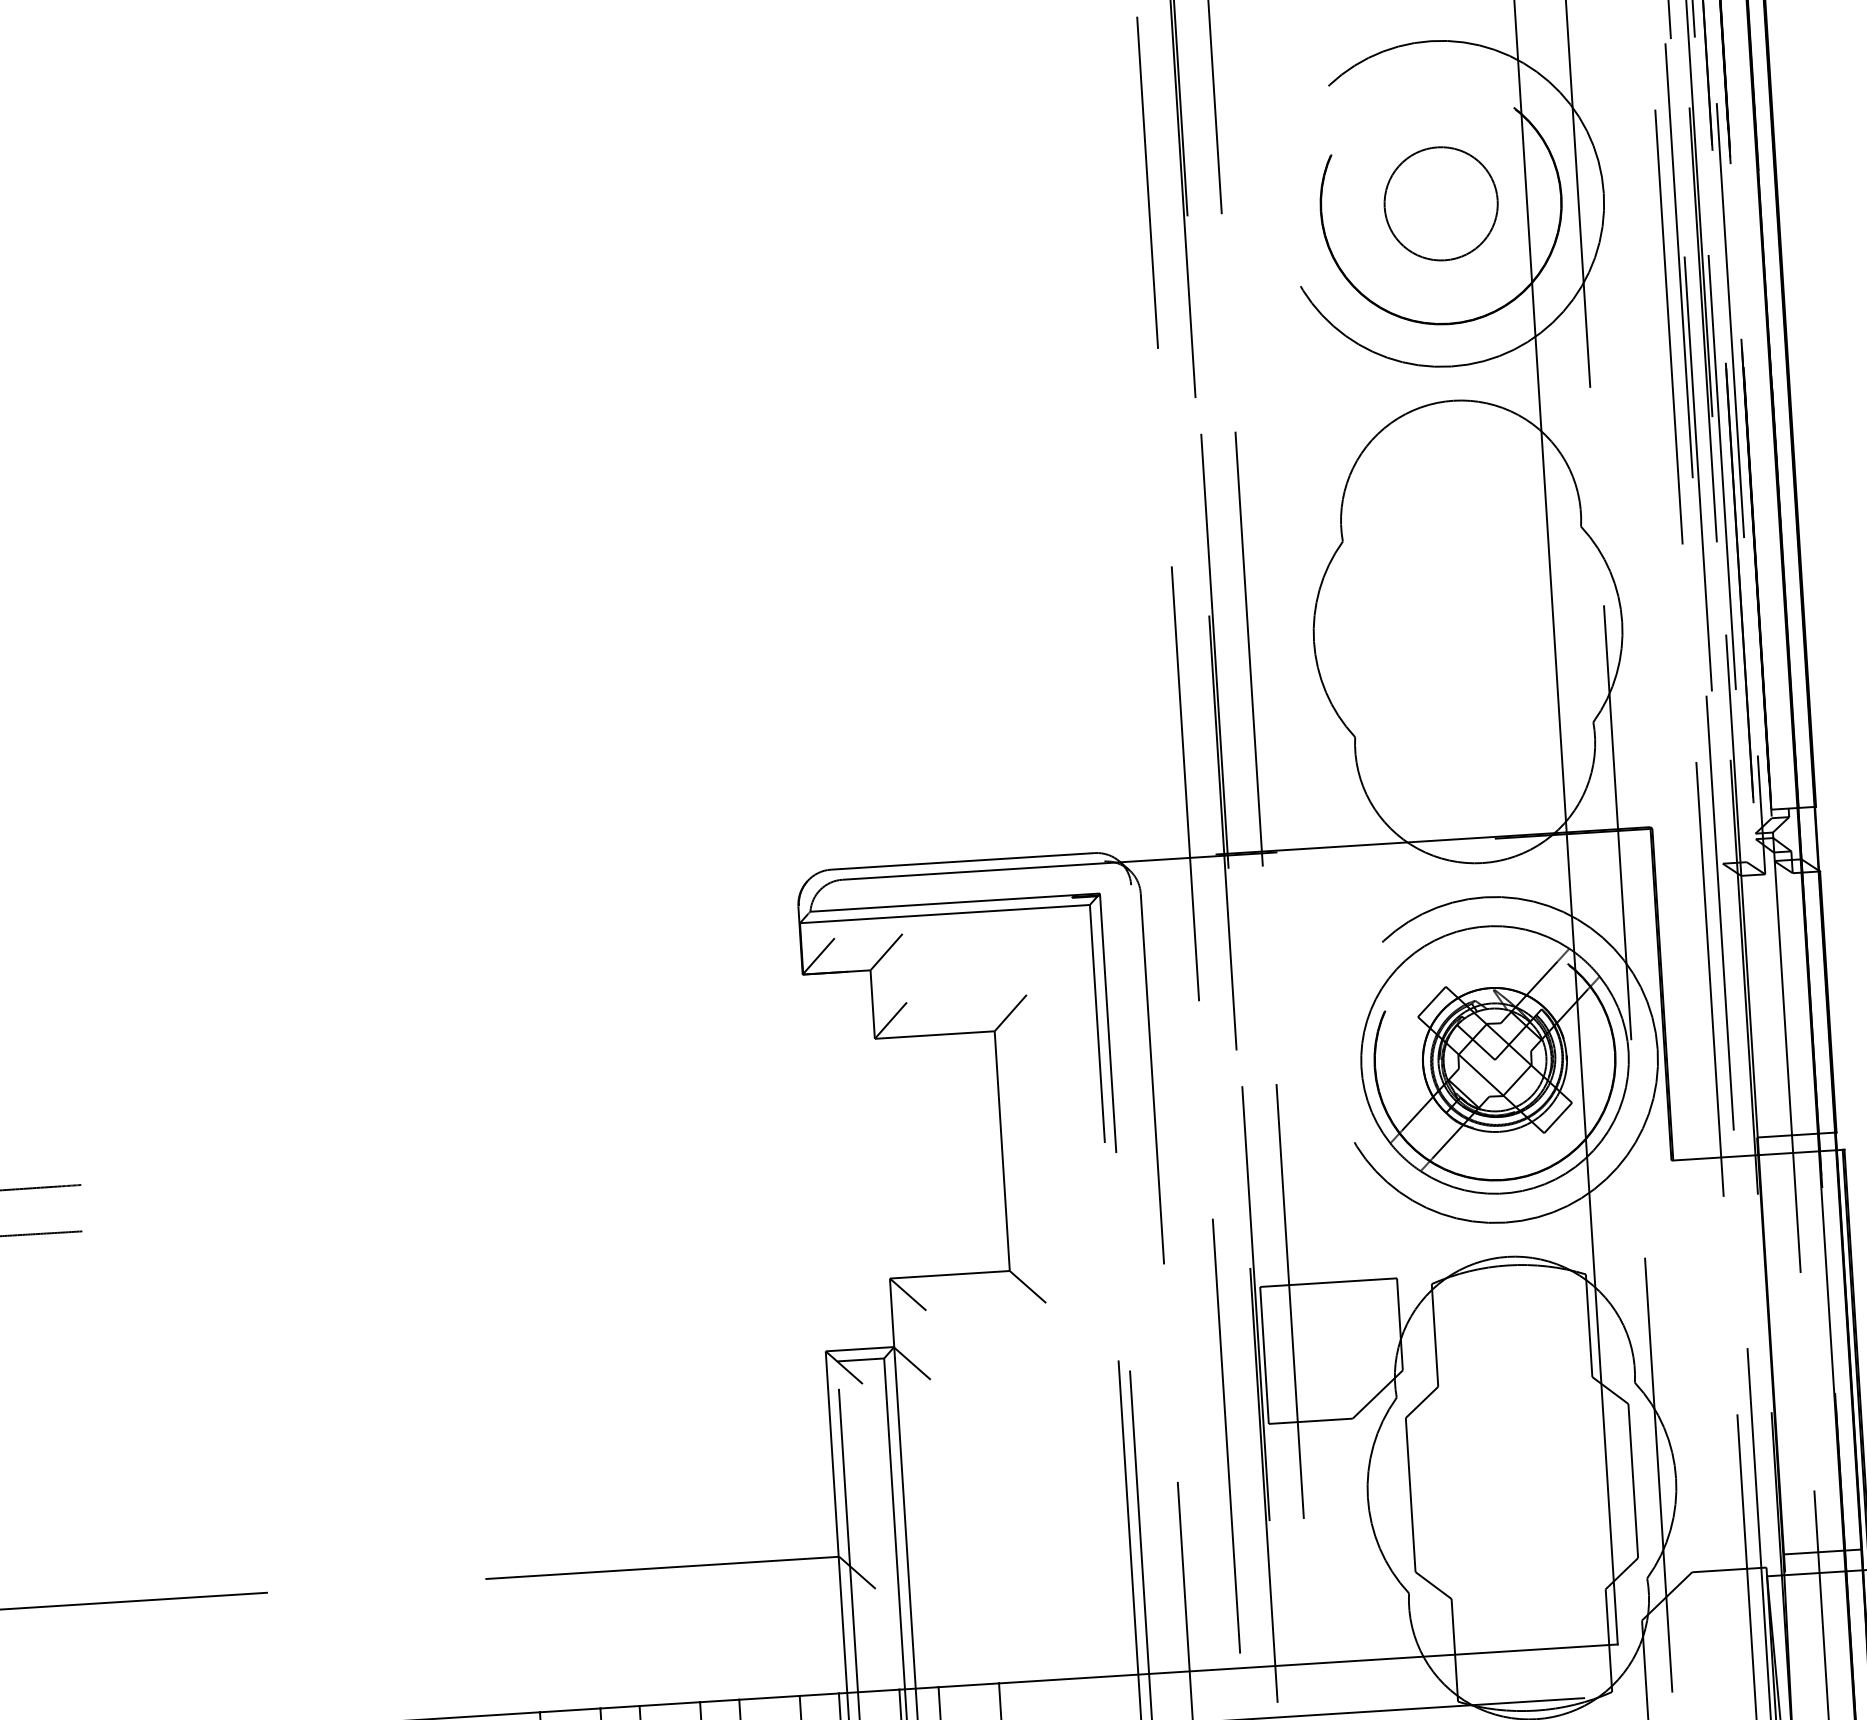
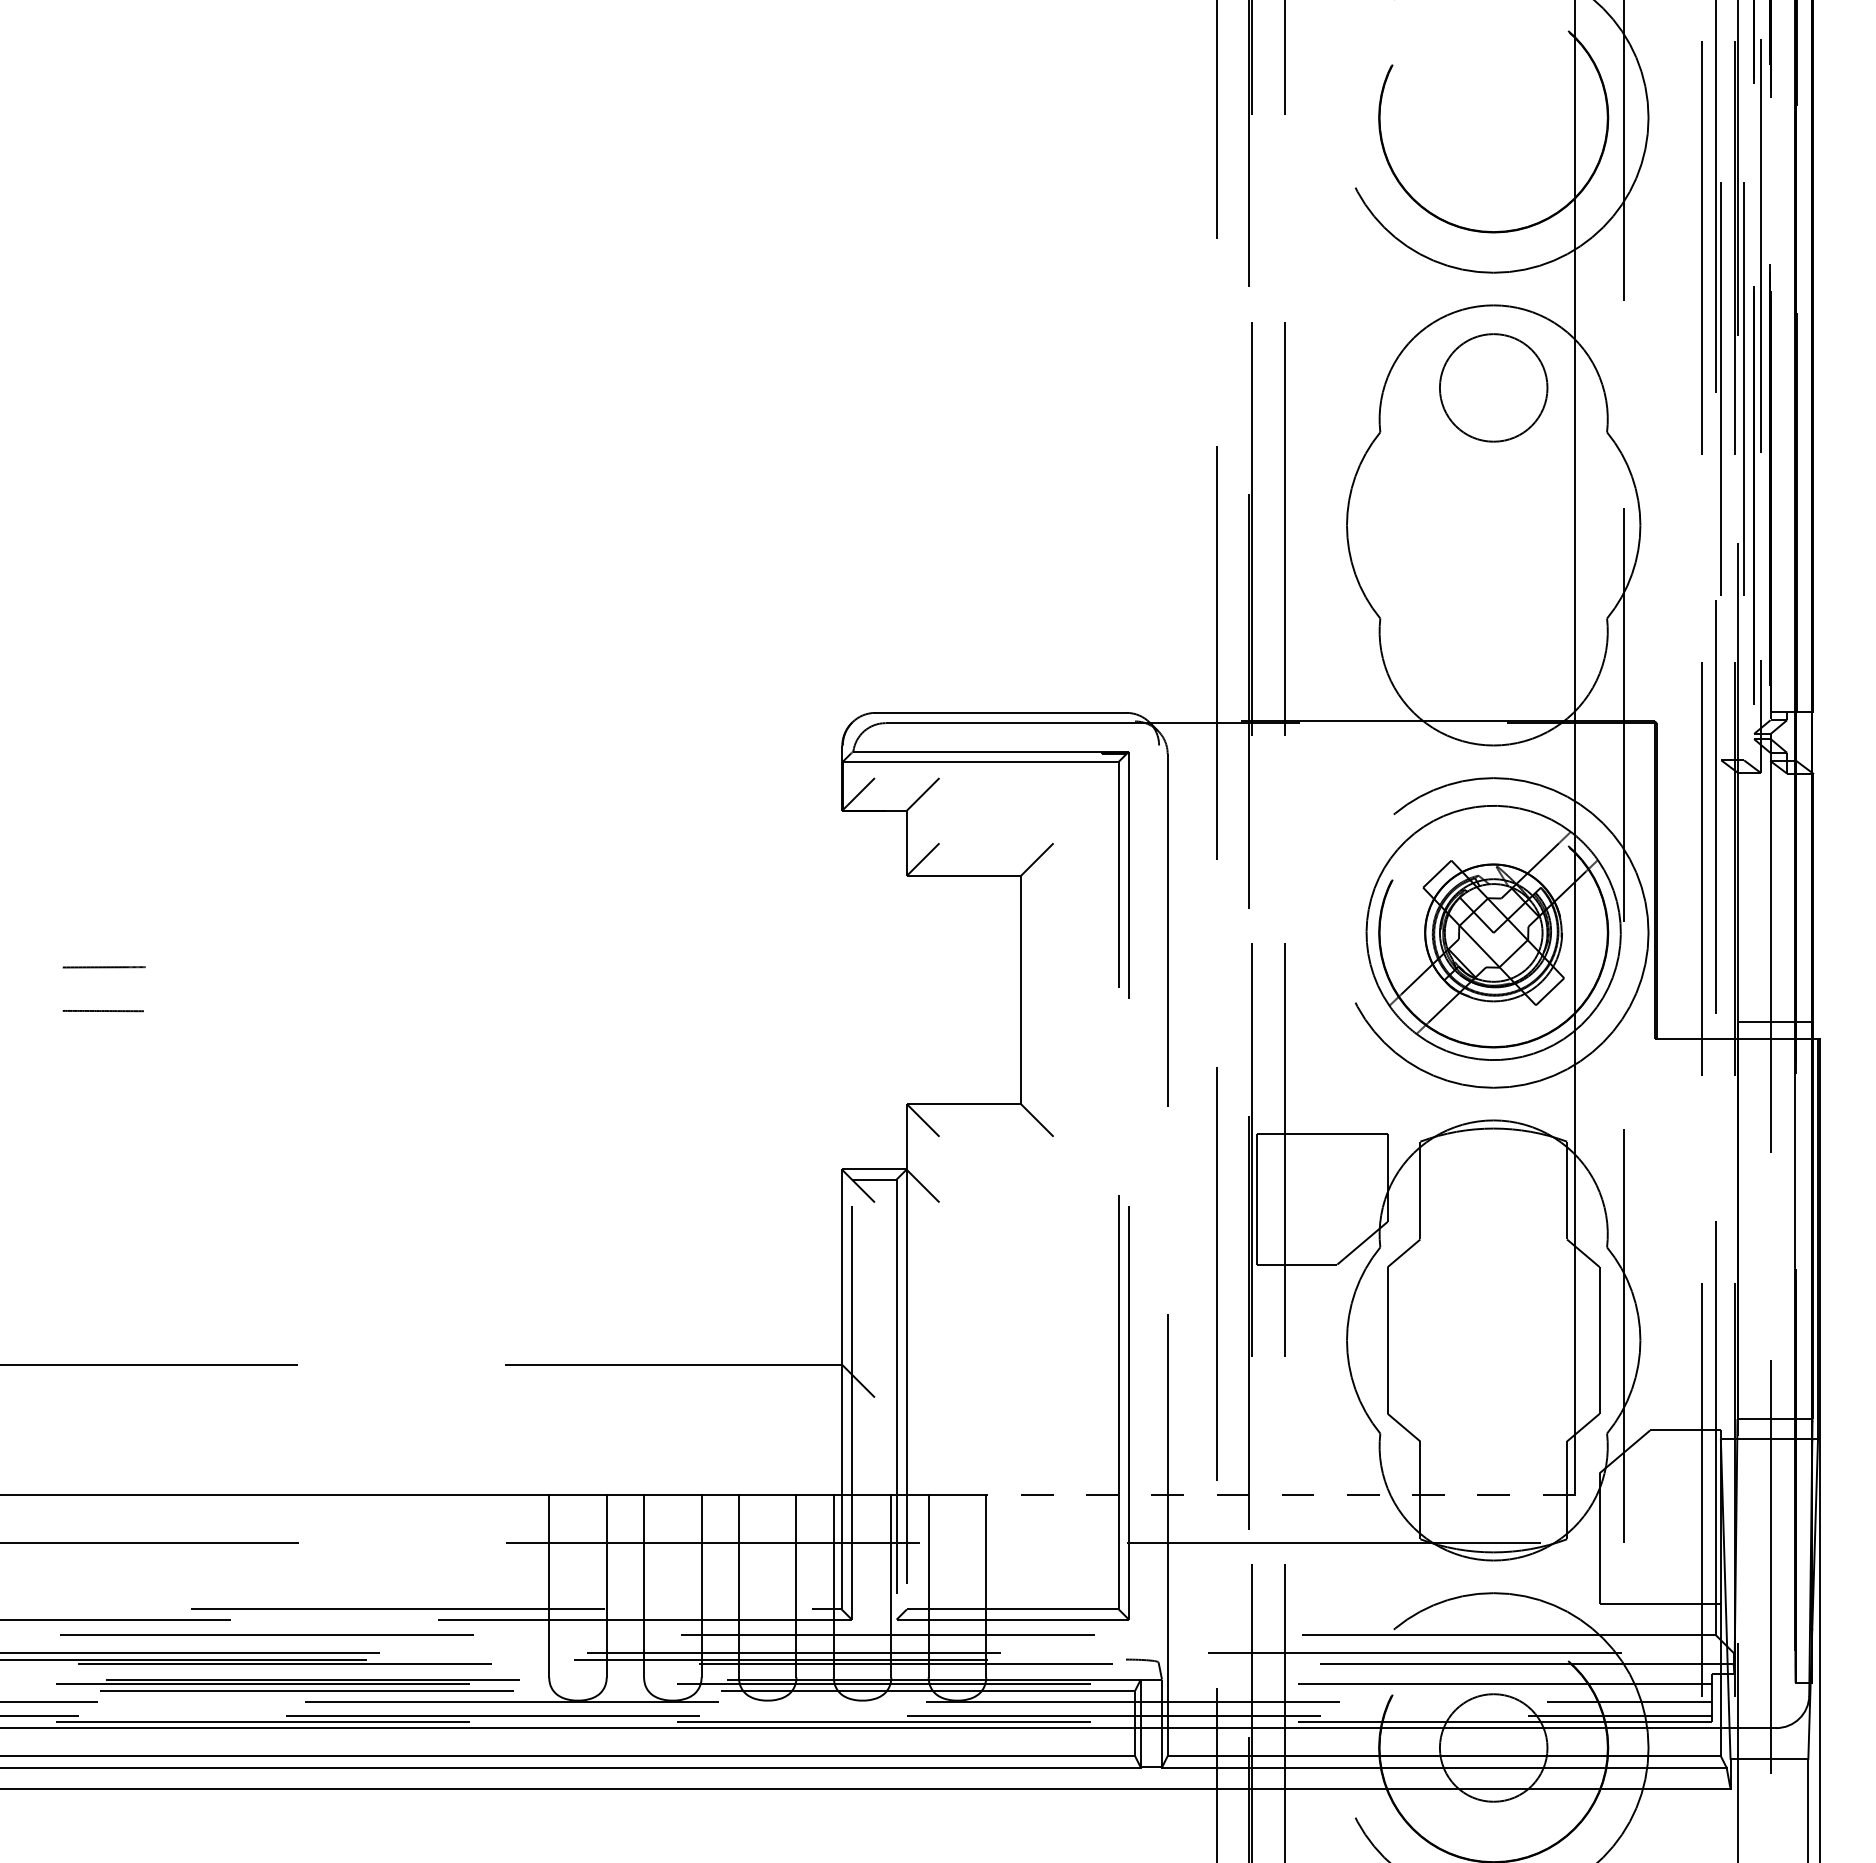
circle: (1440, 203) -> (1493, 387), moved
line: (1308, 1663) -> (1280, 1494), solid -> dashed

